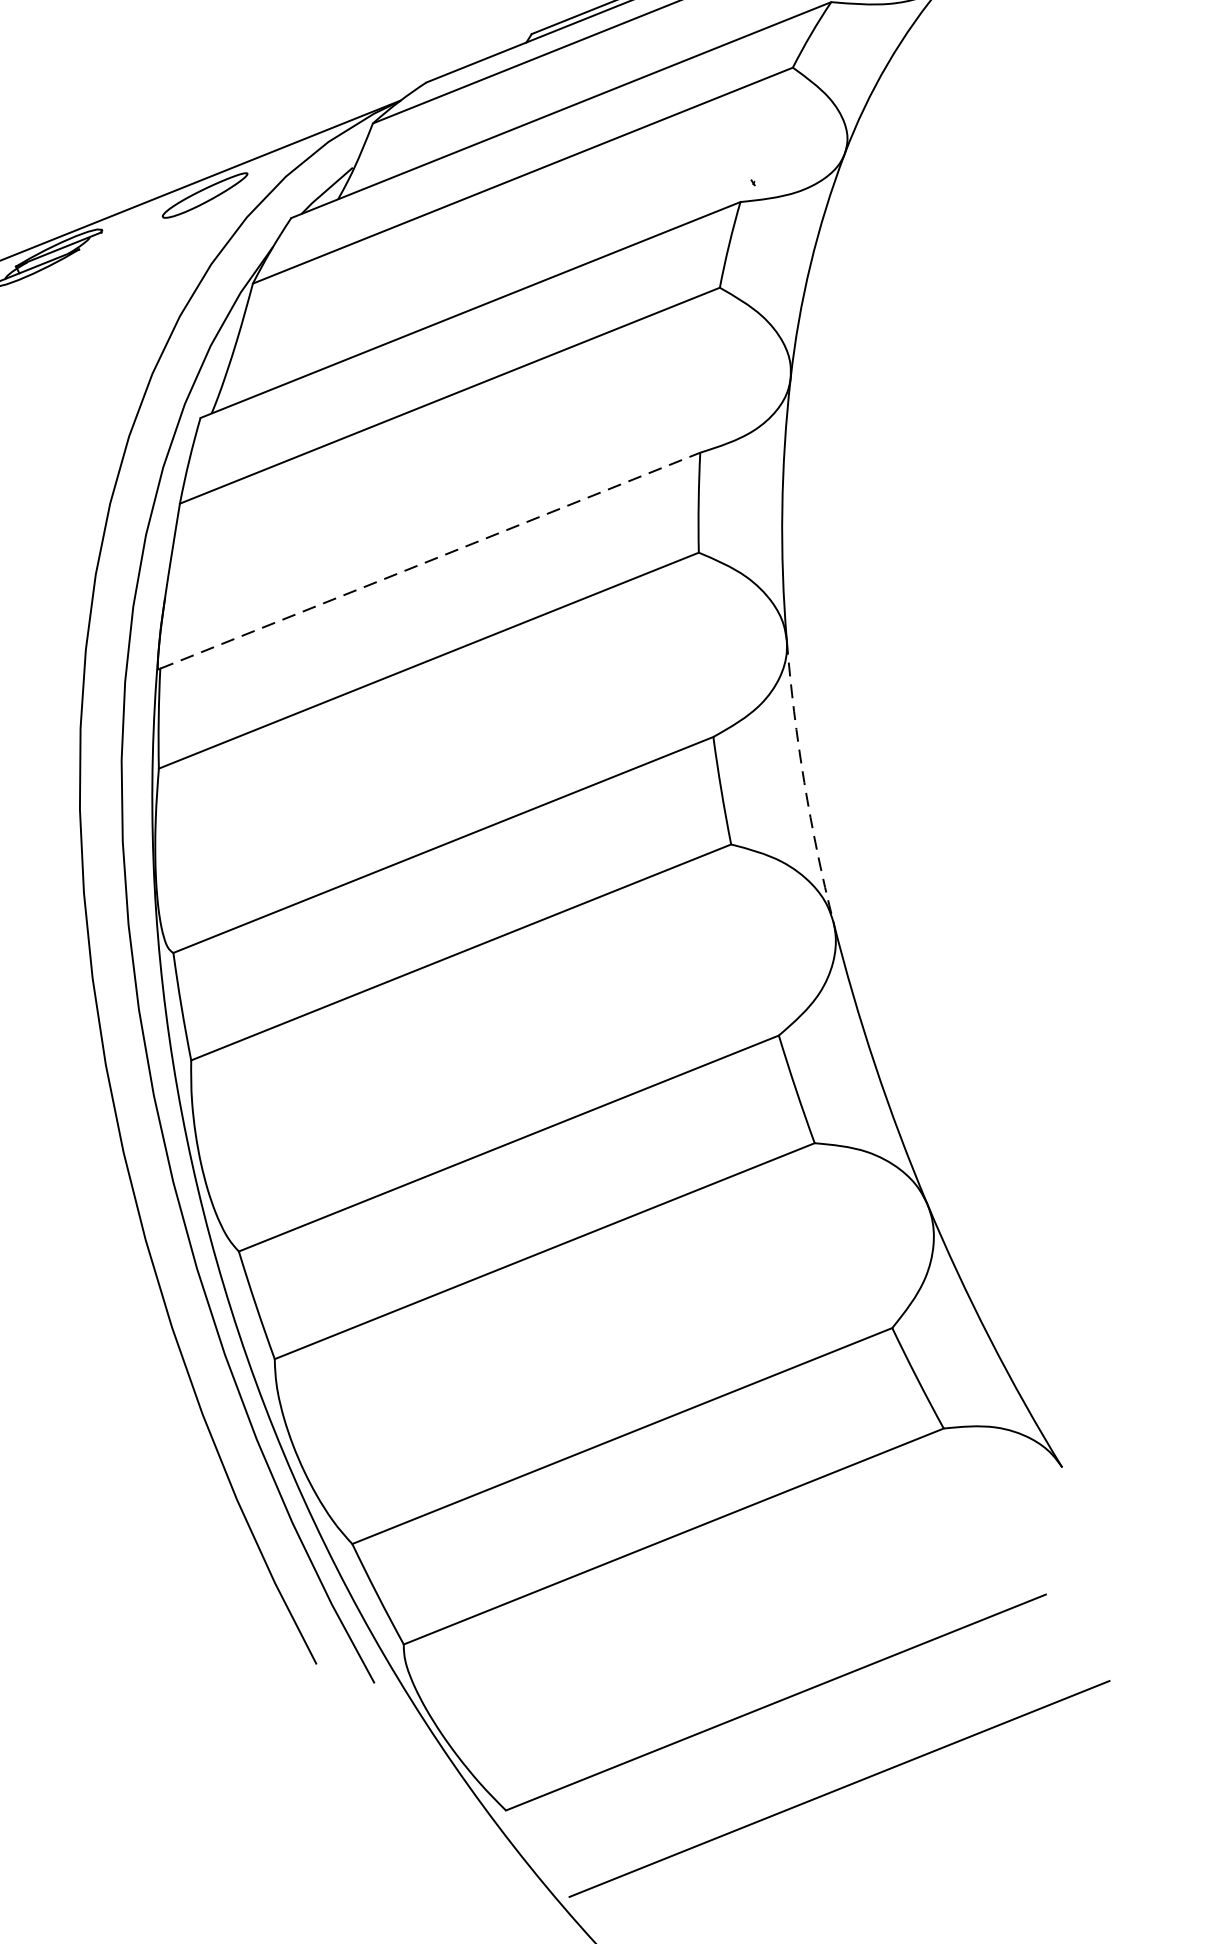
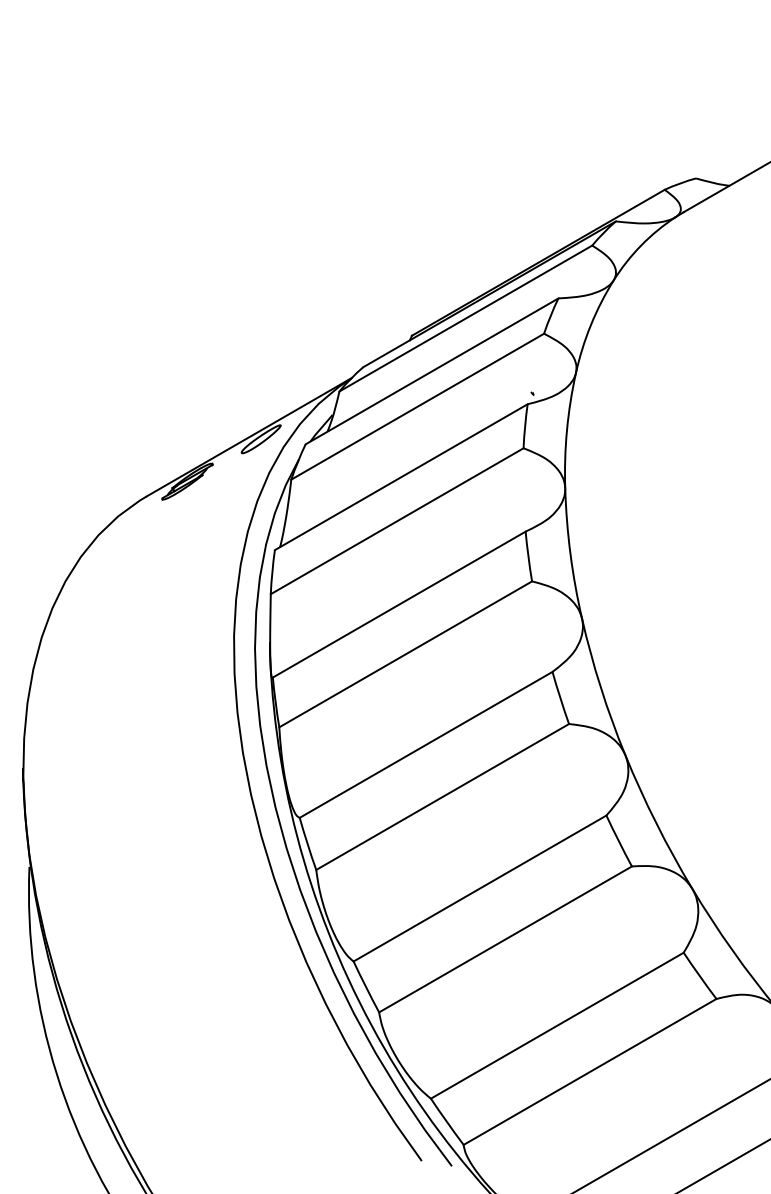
line: (430, 560) -> (399, 604), dashed -> solid
arc: (803, 783) -> (600, 688), dashed -> solid

